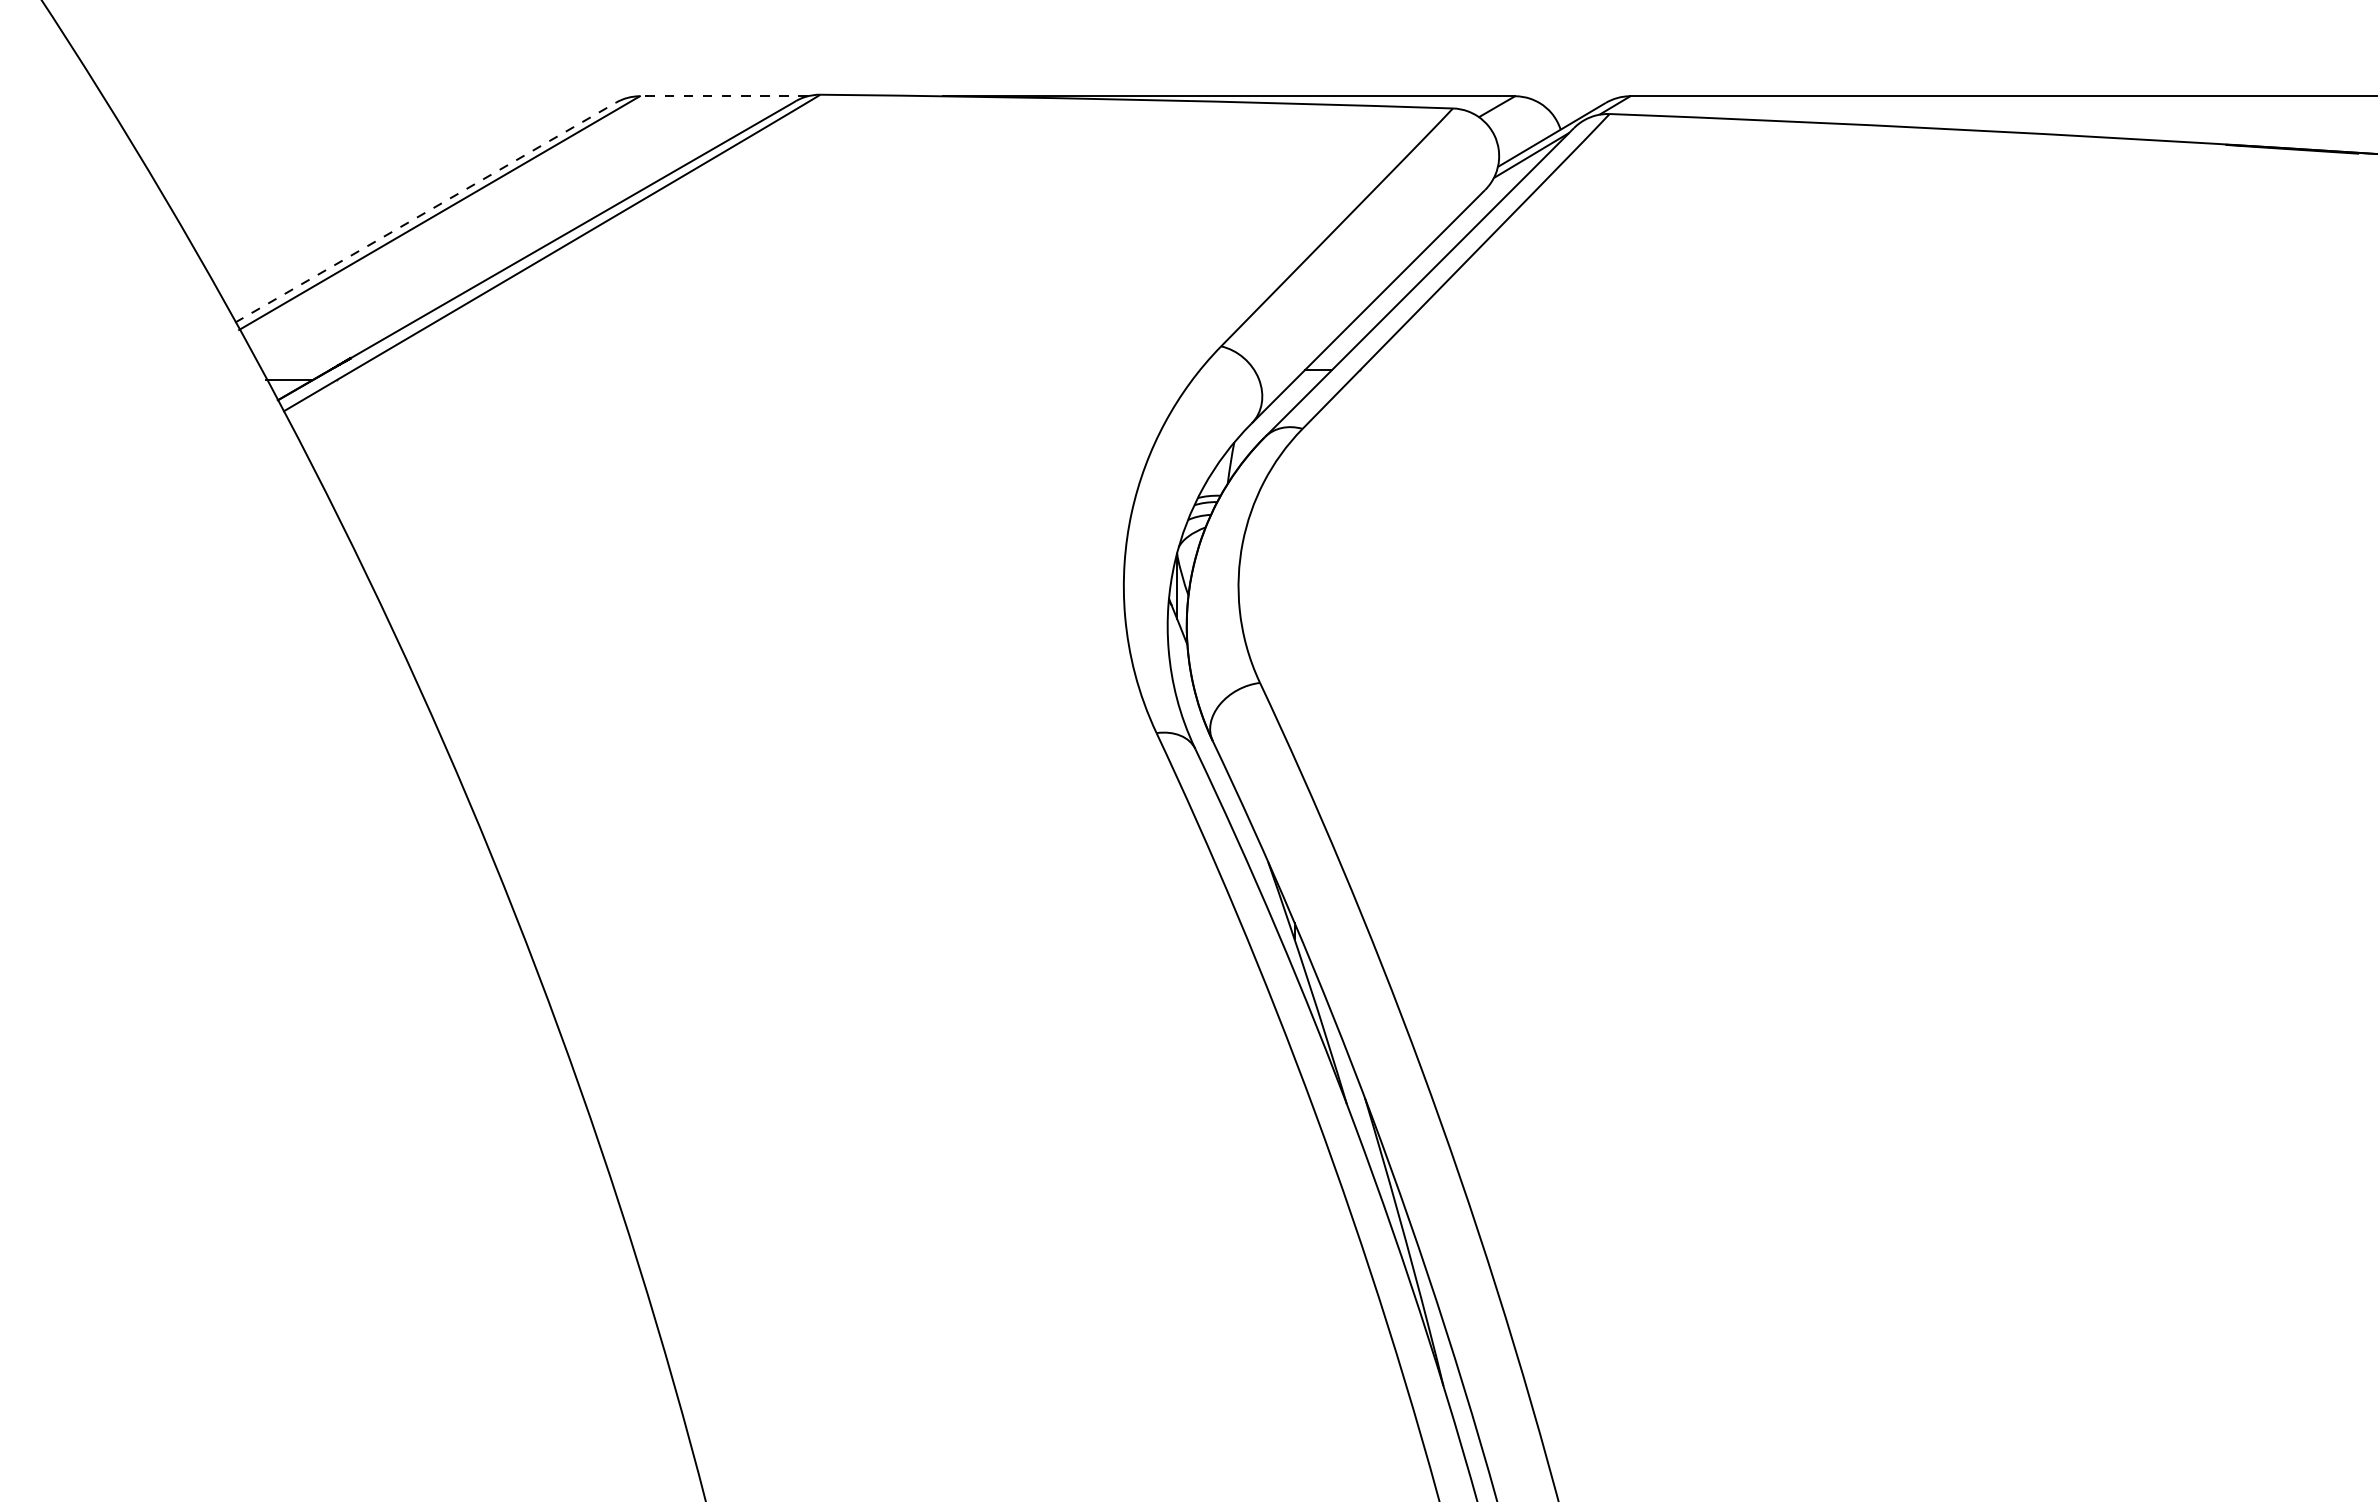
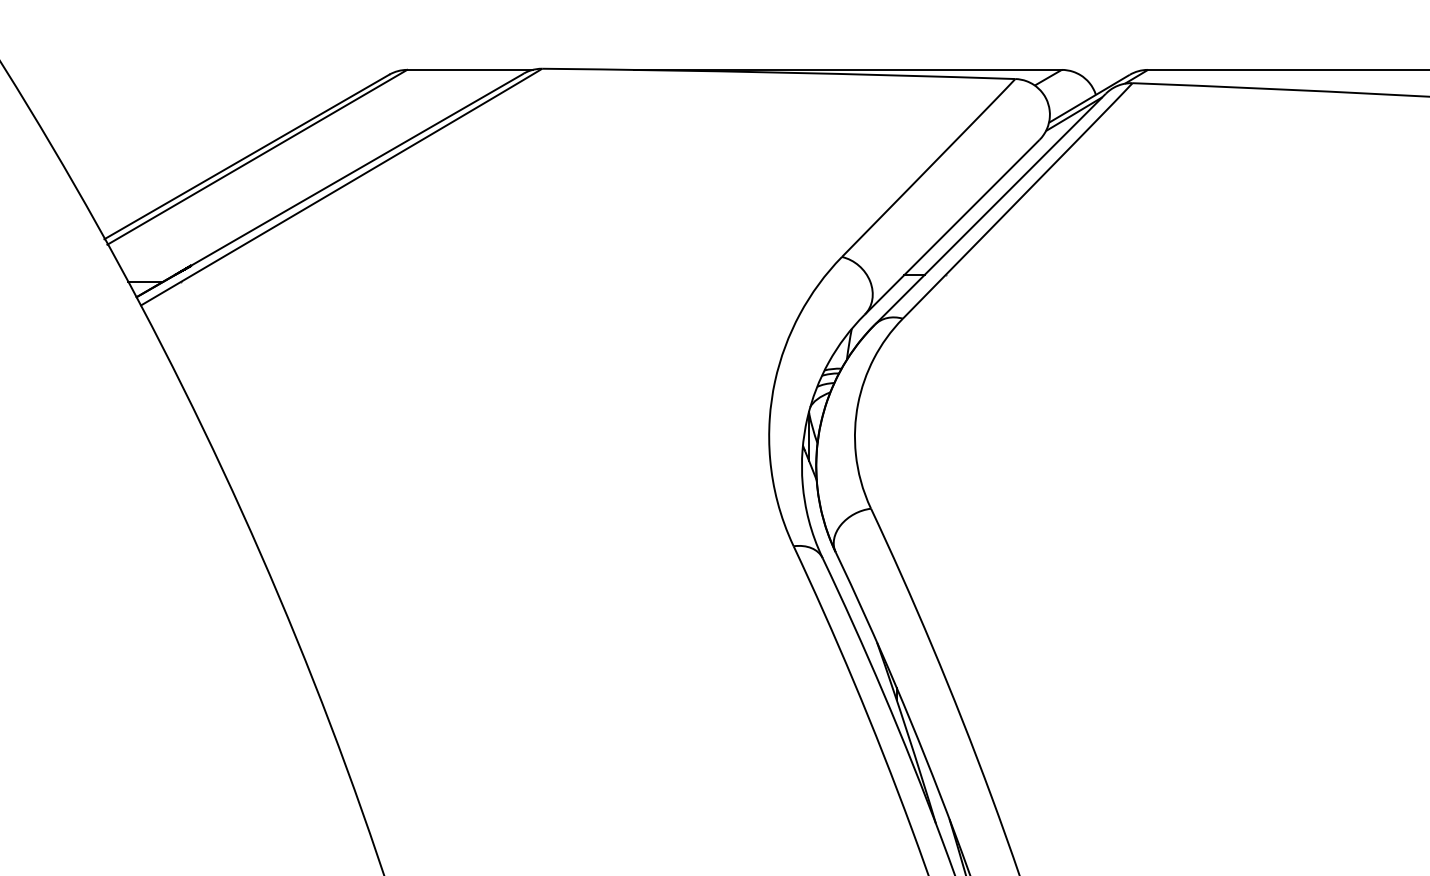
line: (723, 96) -> (469, 70), dashed -> solid
line: (425, 212) -> (246, 156), dashed -> solid

